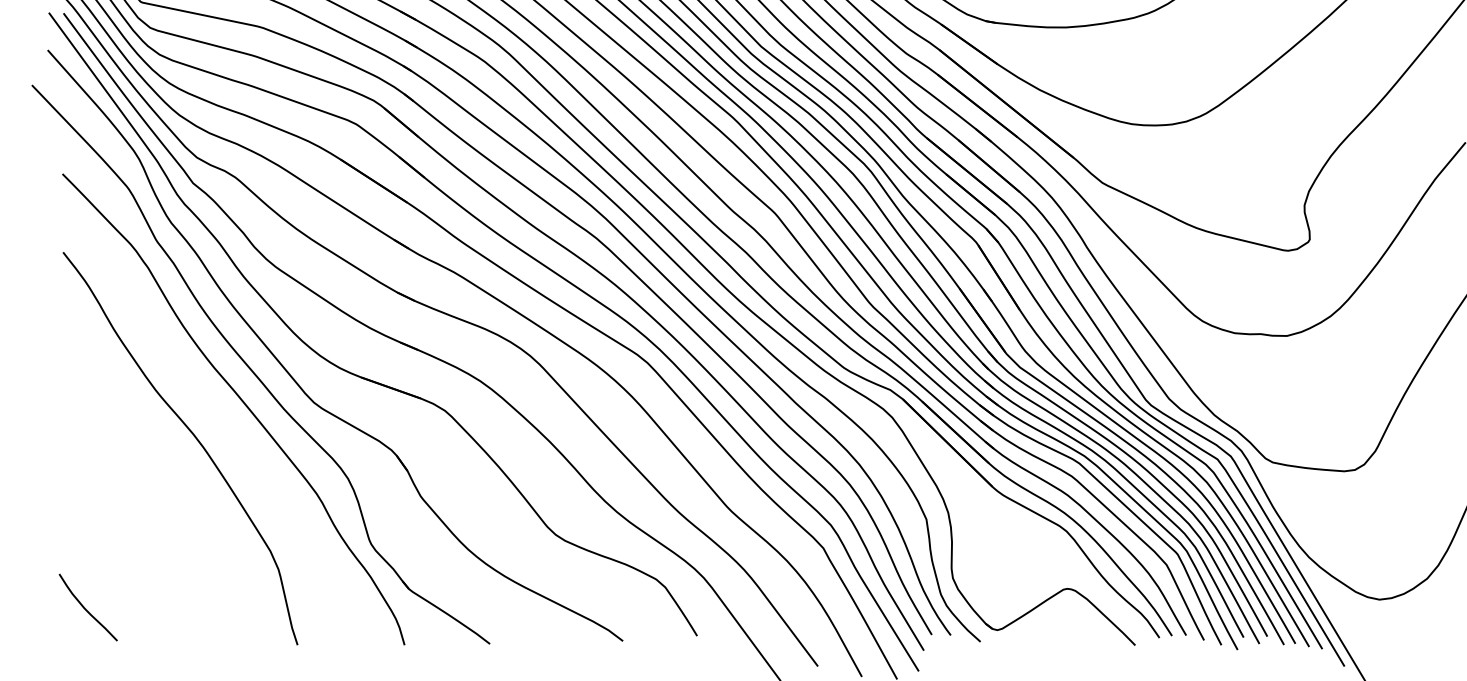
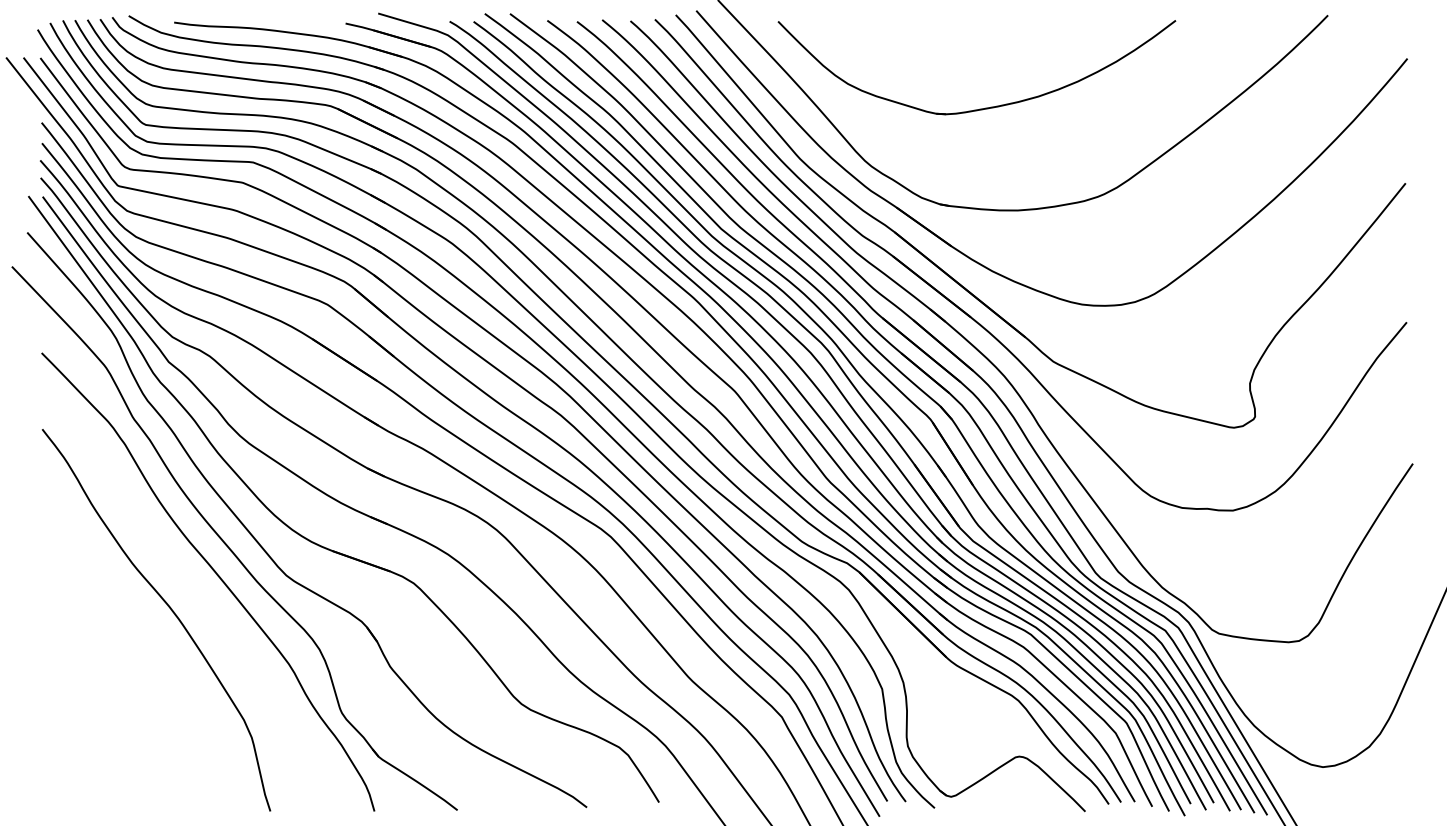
curve: (85, 608) -> (64, 775), removed

